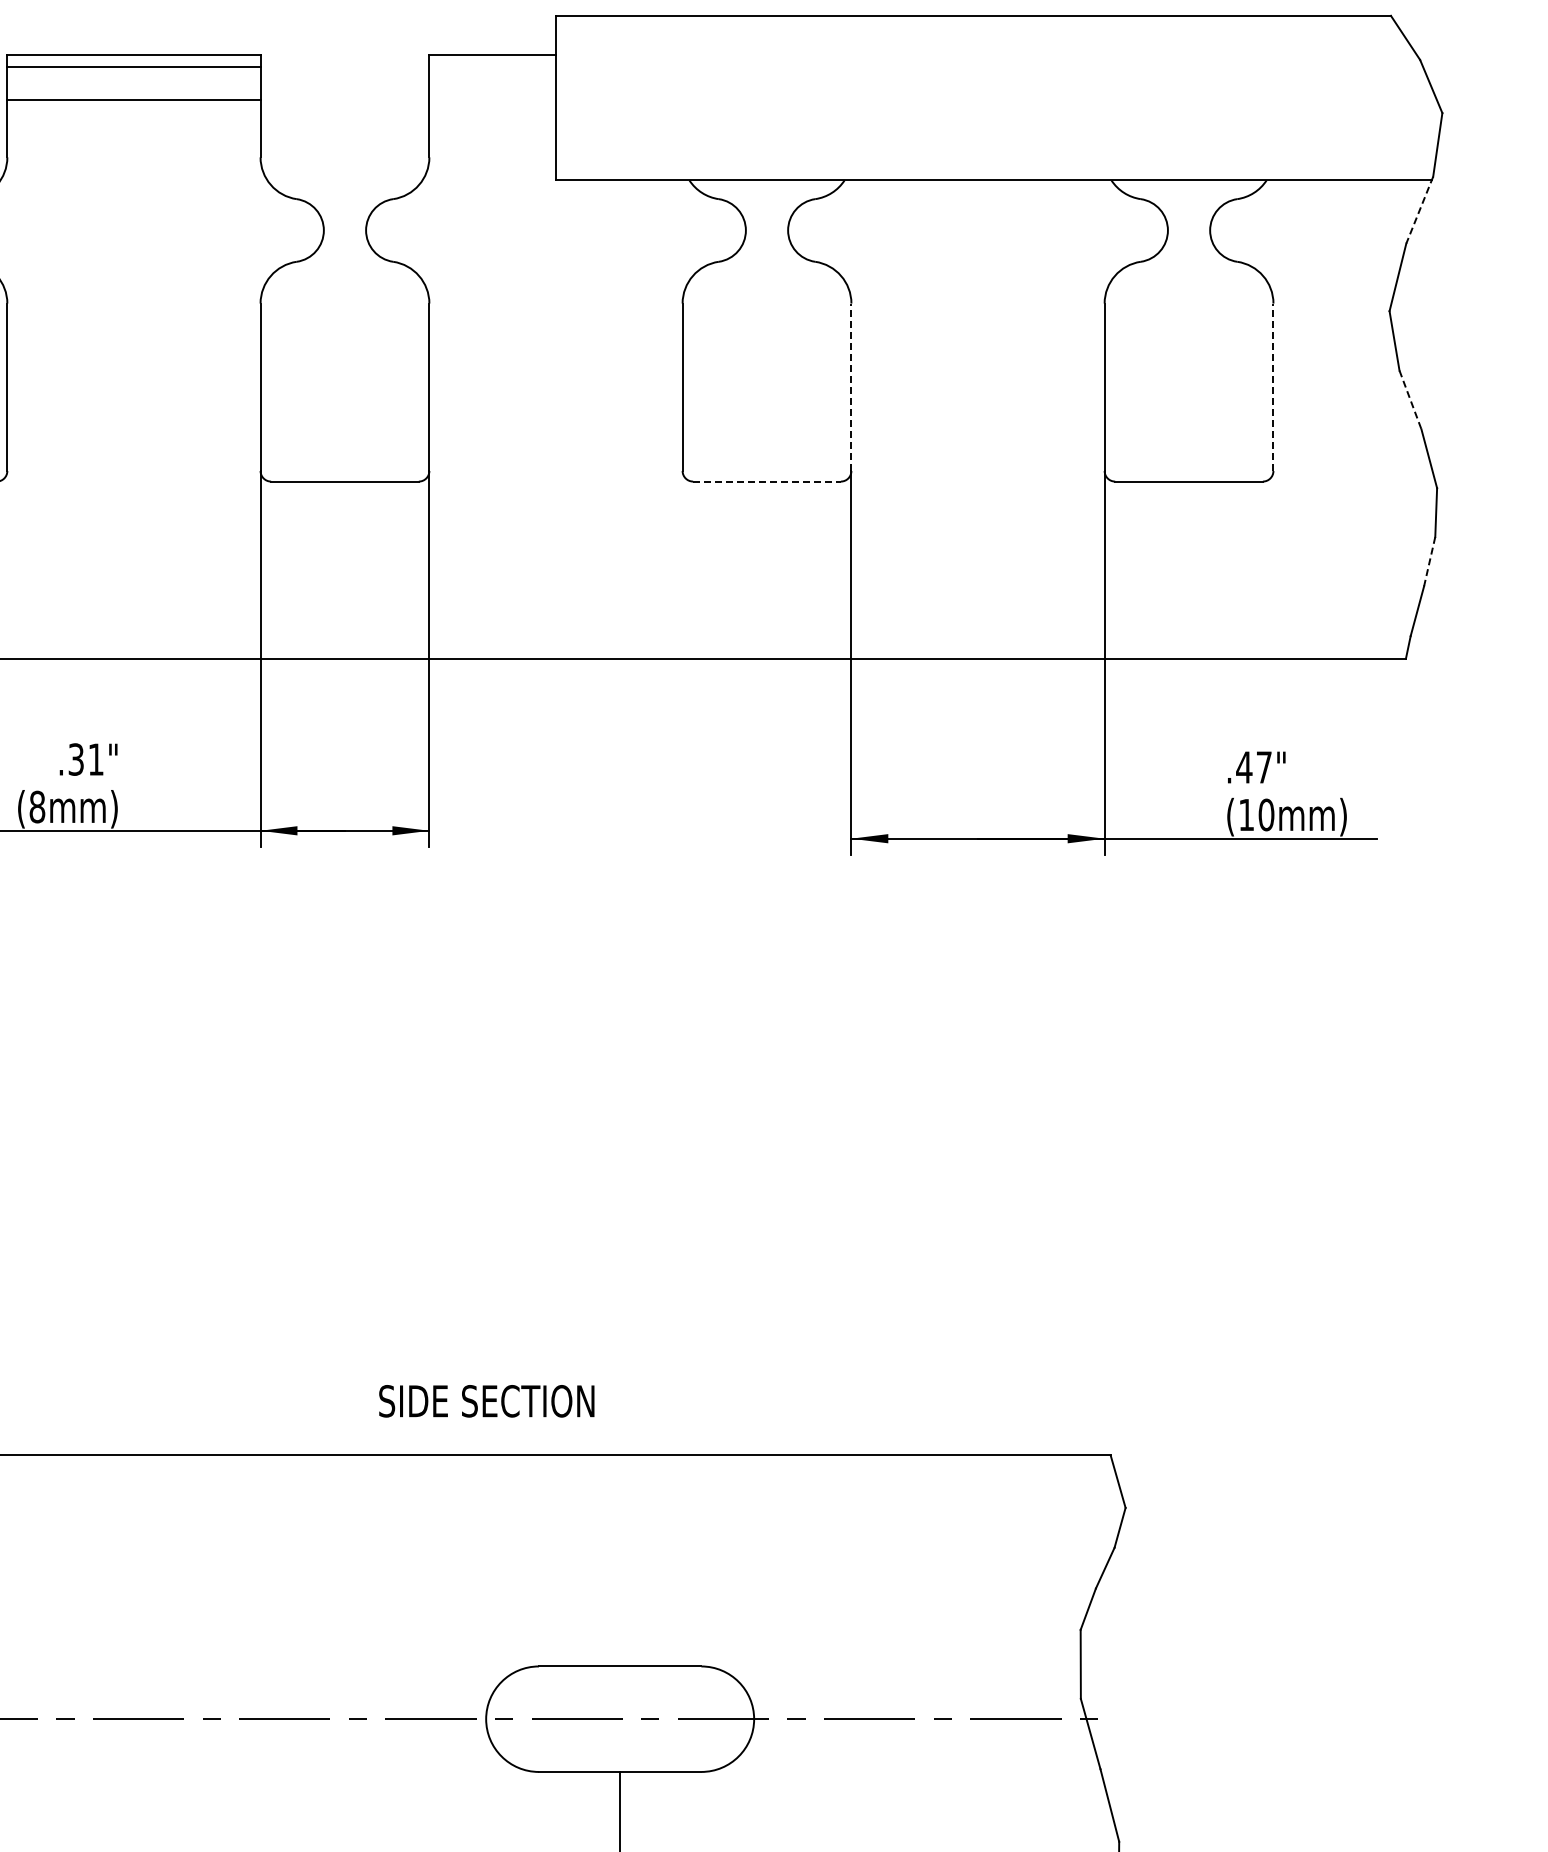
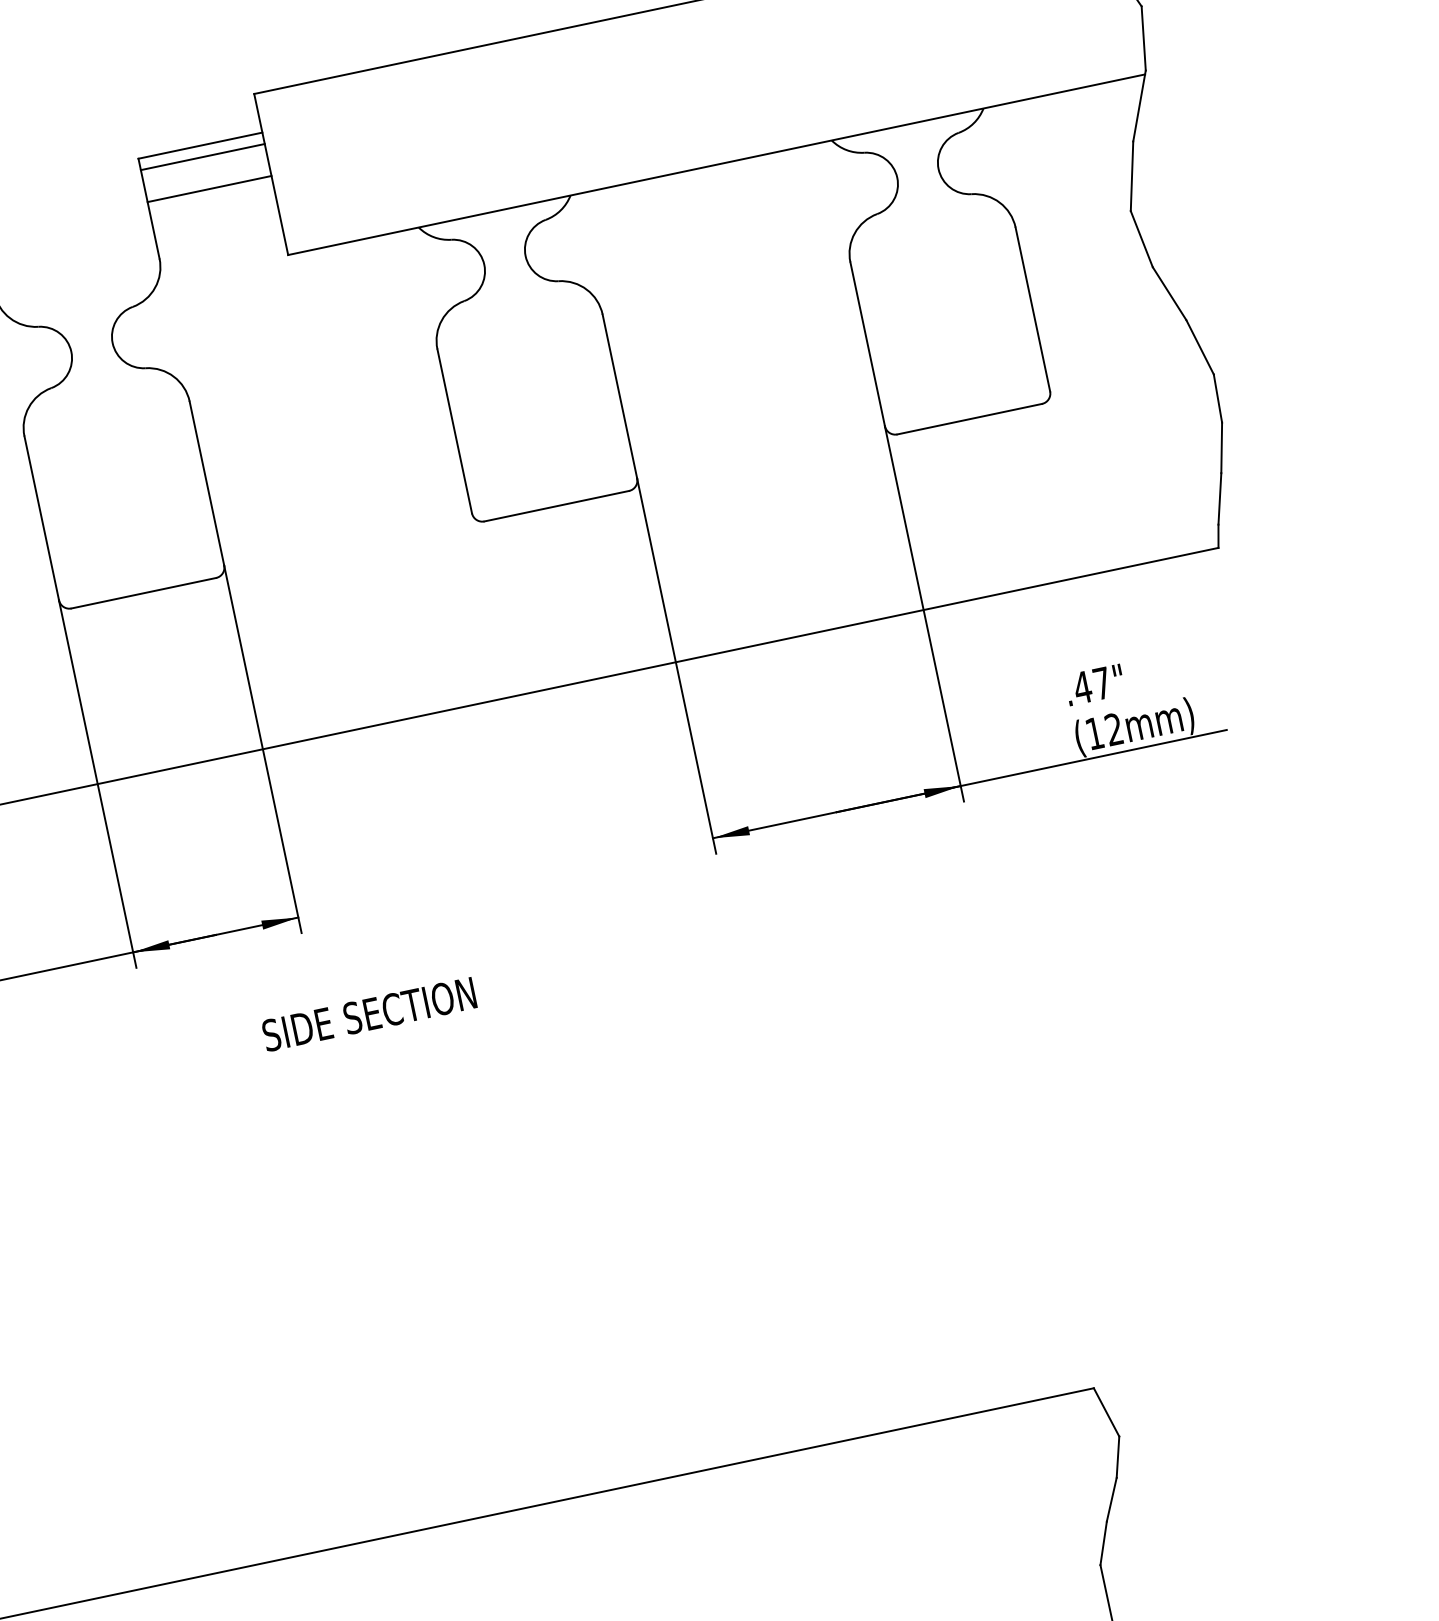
line: (492, 66) -> (202, 156), added
line: (492, 99) -> (209, 188), added
line: (1419, 210) -> (1139, 106), dashed -> solid
line: (851, 387) -> (620, 396), dashed -> solid
line: (1273, 387) -> (1032, 309), dashed -> solid
line: (1410, 400) -> (1169, 294), dashed -> solid
line: (767, 481) -> (557, 506), dashed -> solid
line: (1429, 562) -> (1221, 448), dashed -> solid
text: (1266, 814) -> (1114, 728), (10mm) -> (12mm)
text: (486, 1401) -> (369, 1014), moved

